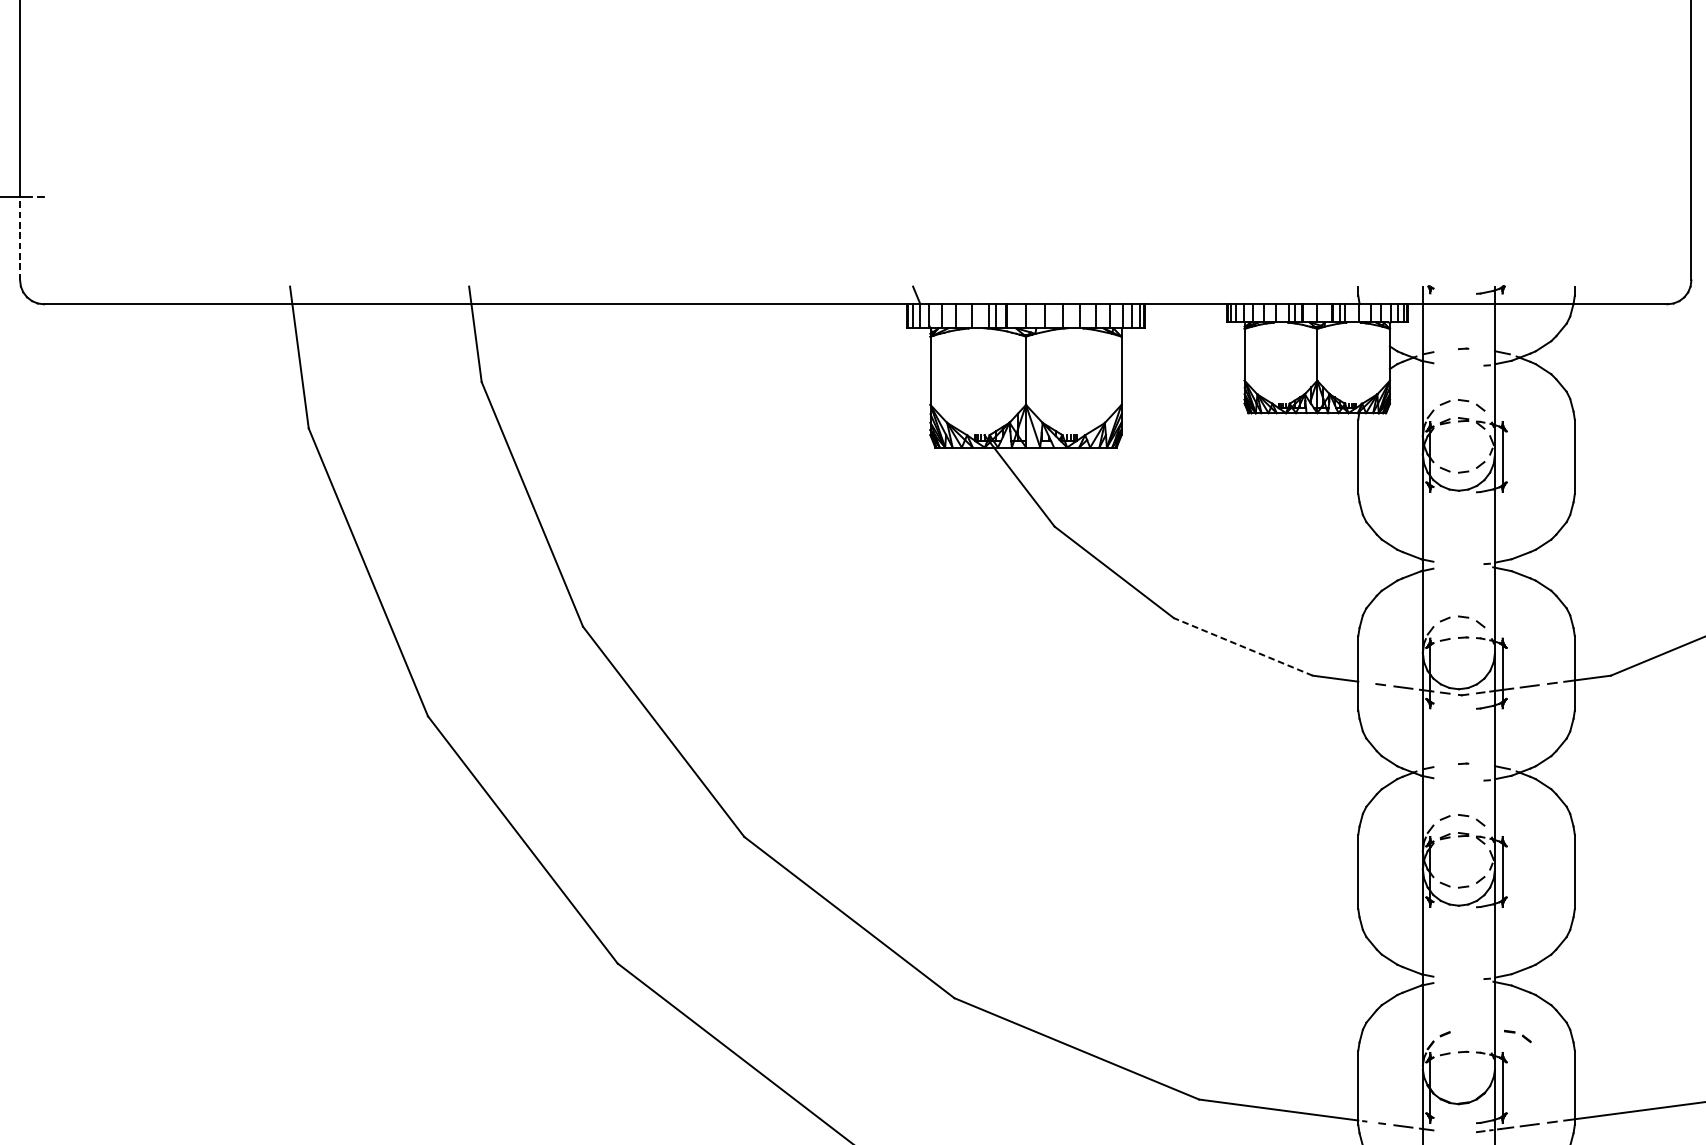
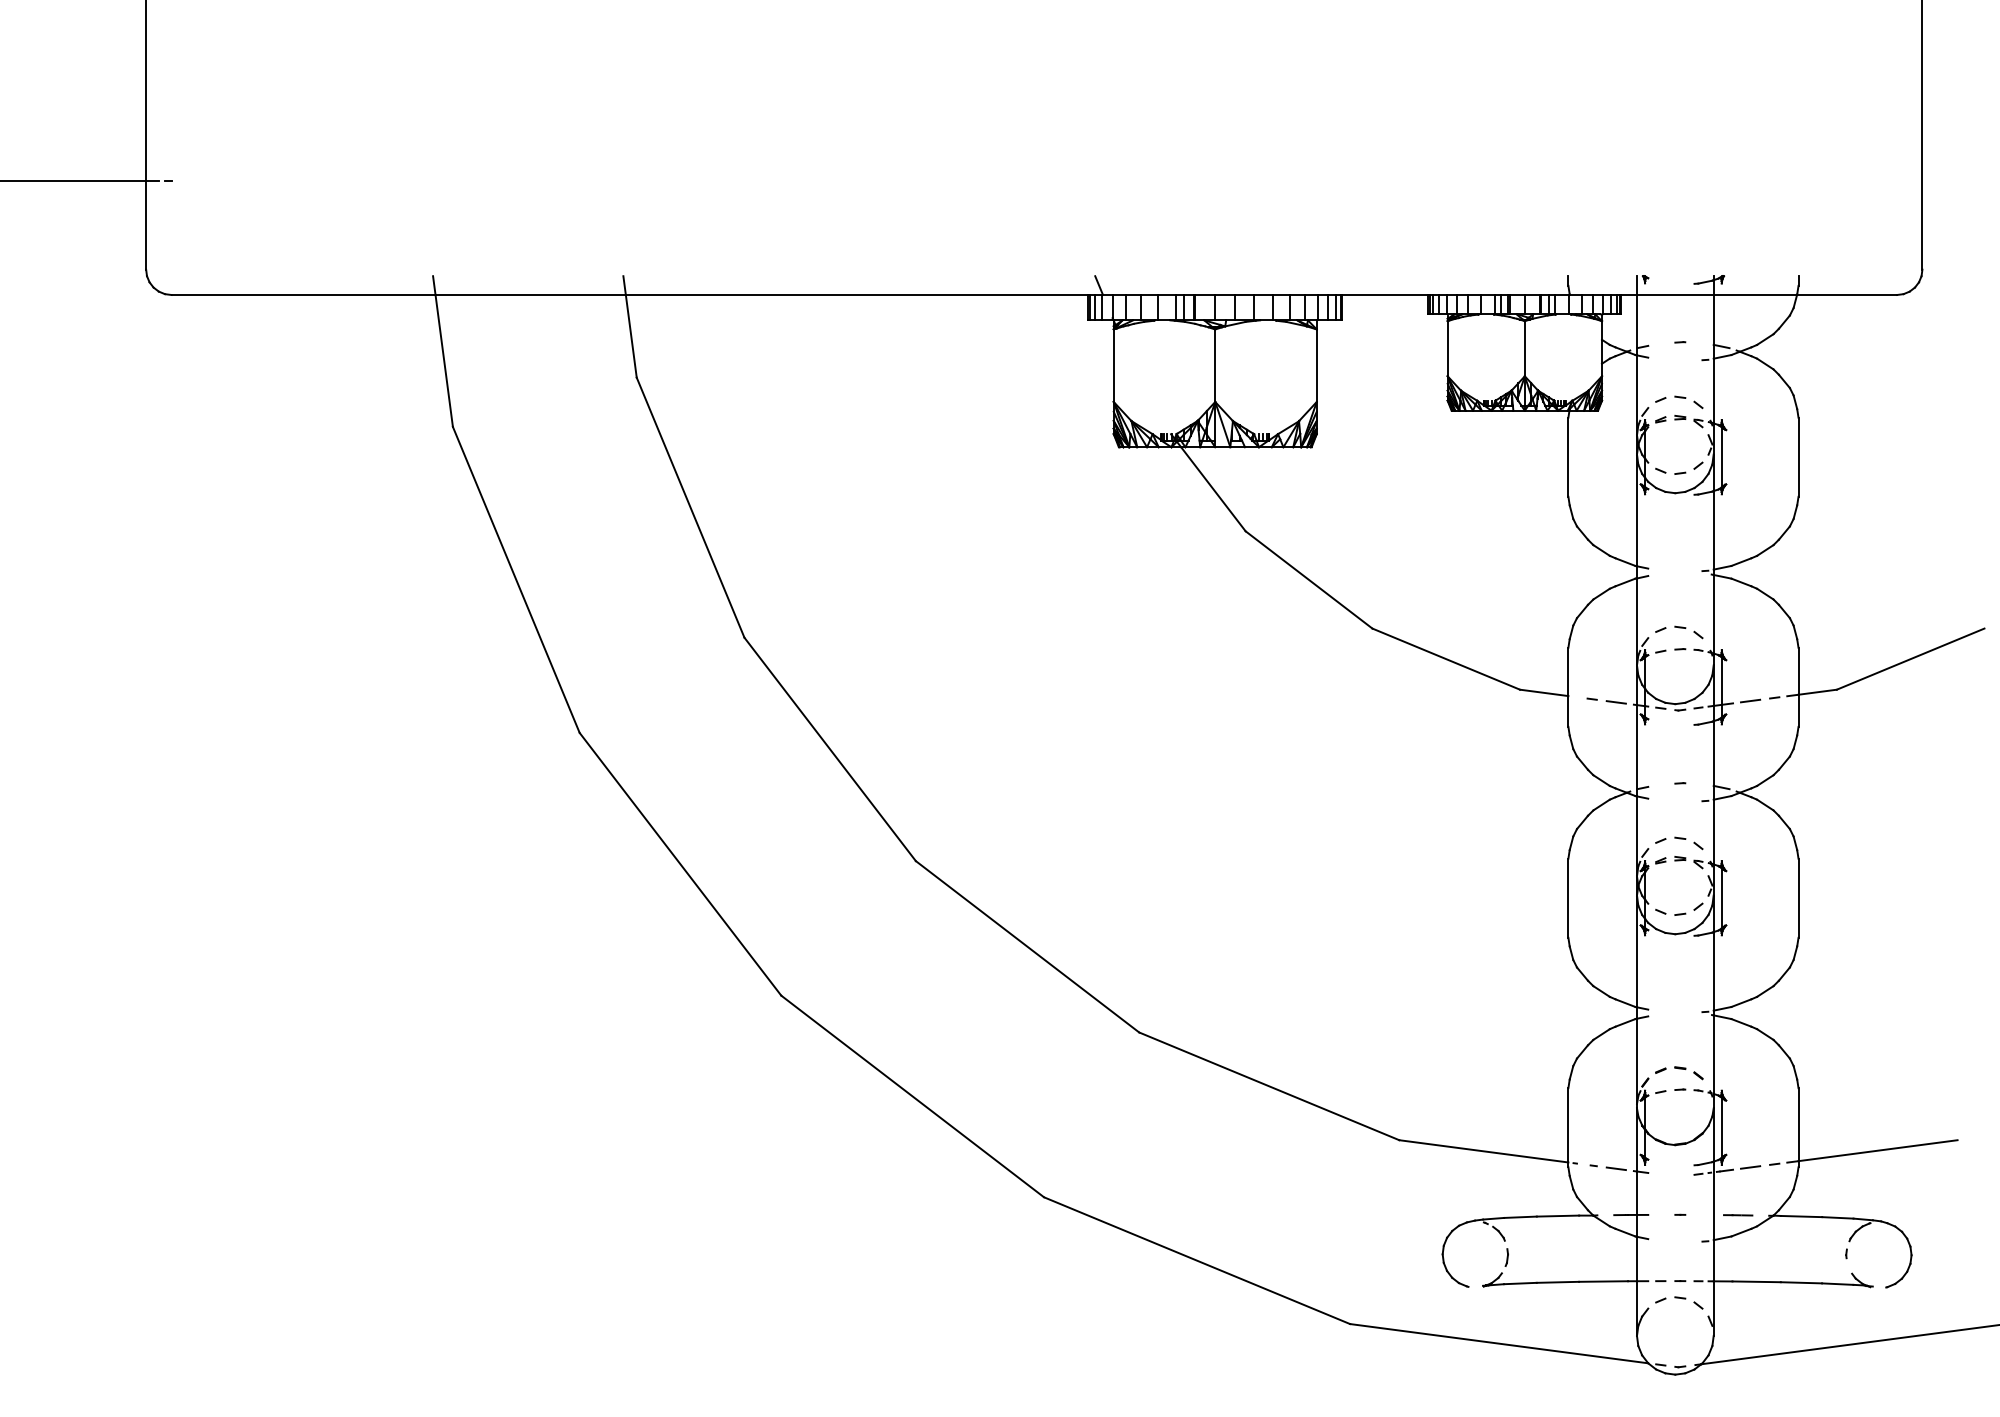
line: (20, 237) -> (146, 224), dashed -> solid
line: (1243, 647) -> (1446, 659), dashed -> solid
part: (1517, 1036) -> (1688, 1073), moved

